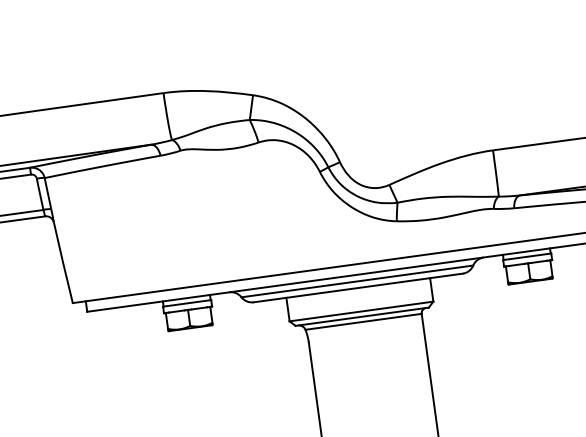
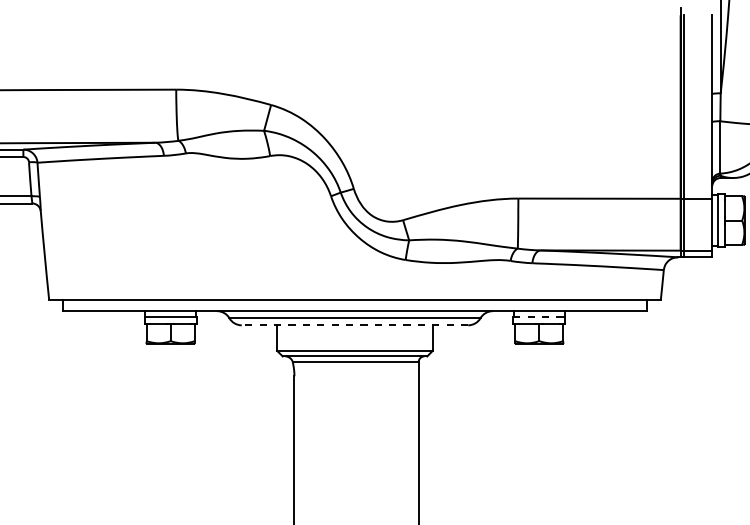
line: (527, 256) -> (539, 316), solid -> dashed
line: (357, 288) -> (354, 325), solid -> dashed

